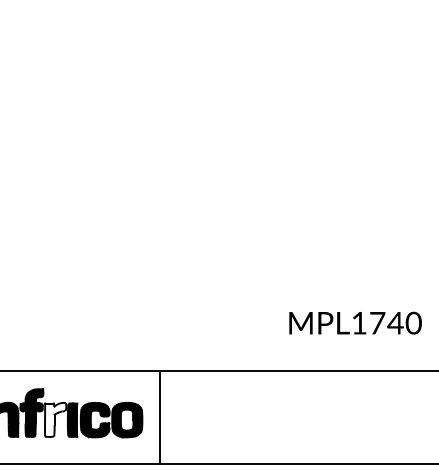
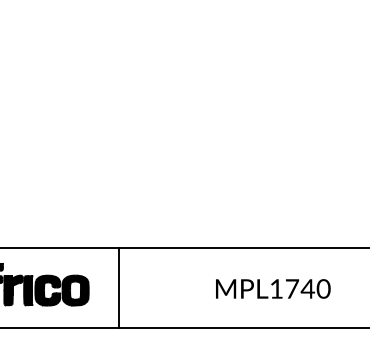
text: (355, 322) -> (273, 288), moved
line: (159, 417) -> (119, 288), moved
fill: (55, 419) -> (13, 290), added

